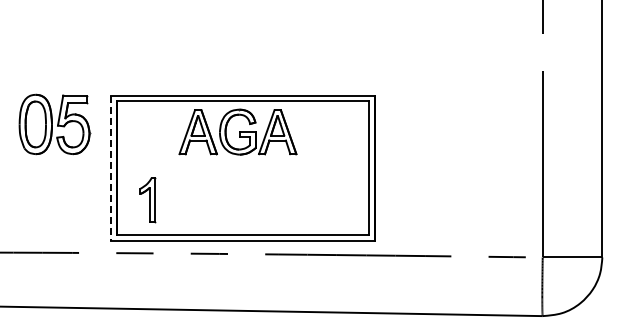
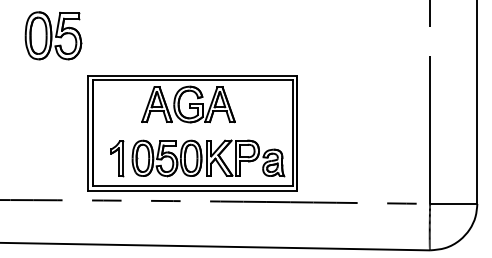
part: (54, 124) -> (53, 35), moved
line: (111, 168) -> (88, 133), dashed -> solid
part: (262, 199) -> (207, 157), added

